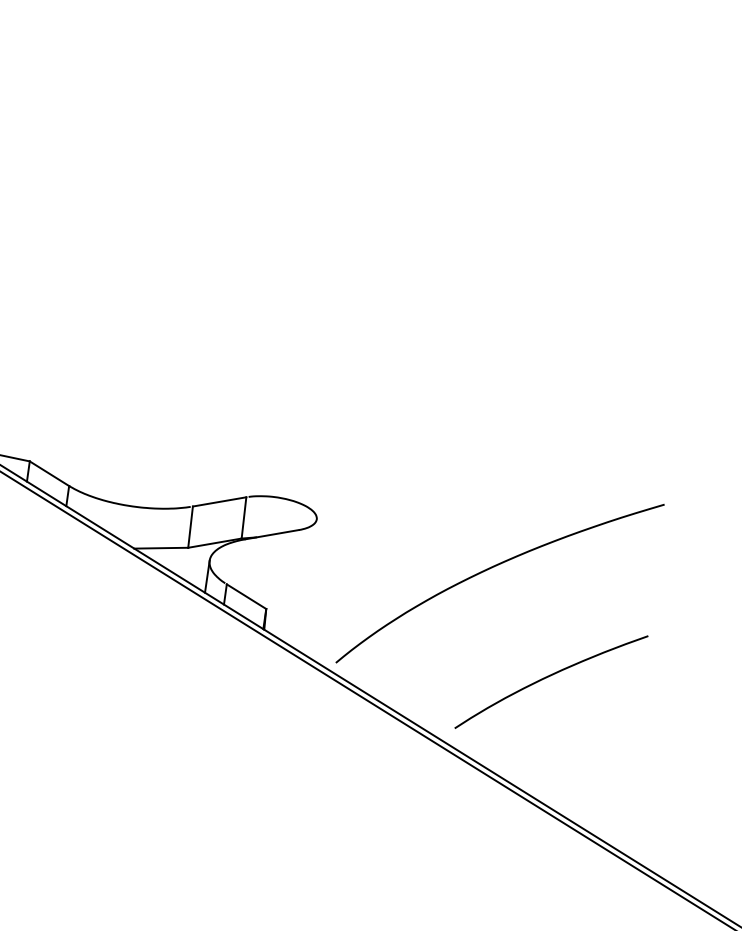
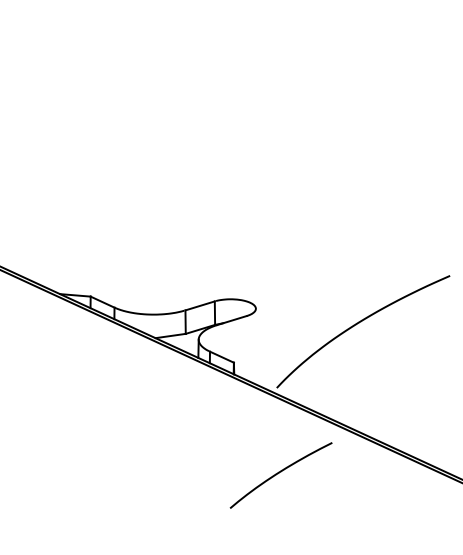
curve: (548, 678) -> (279, 473), moved

